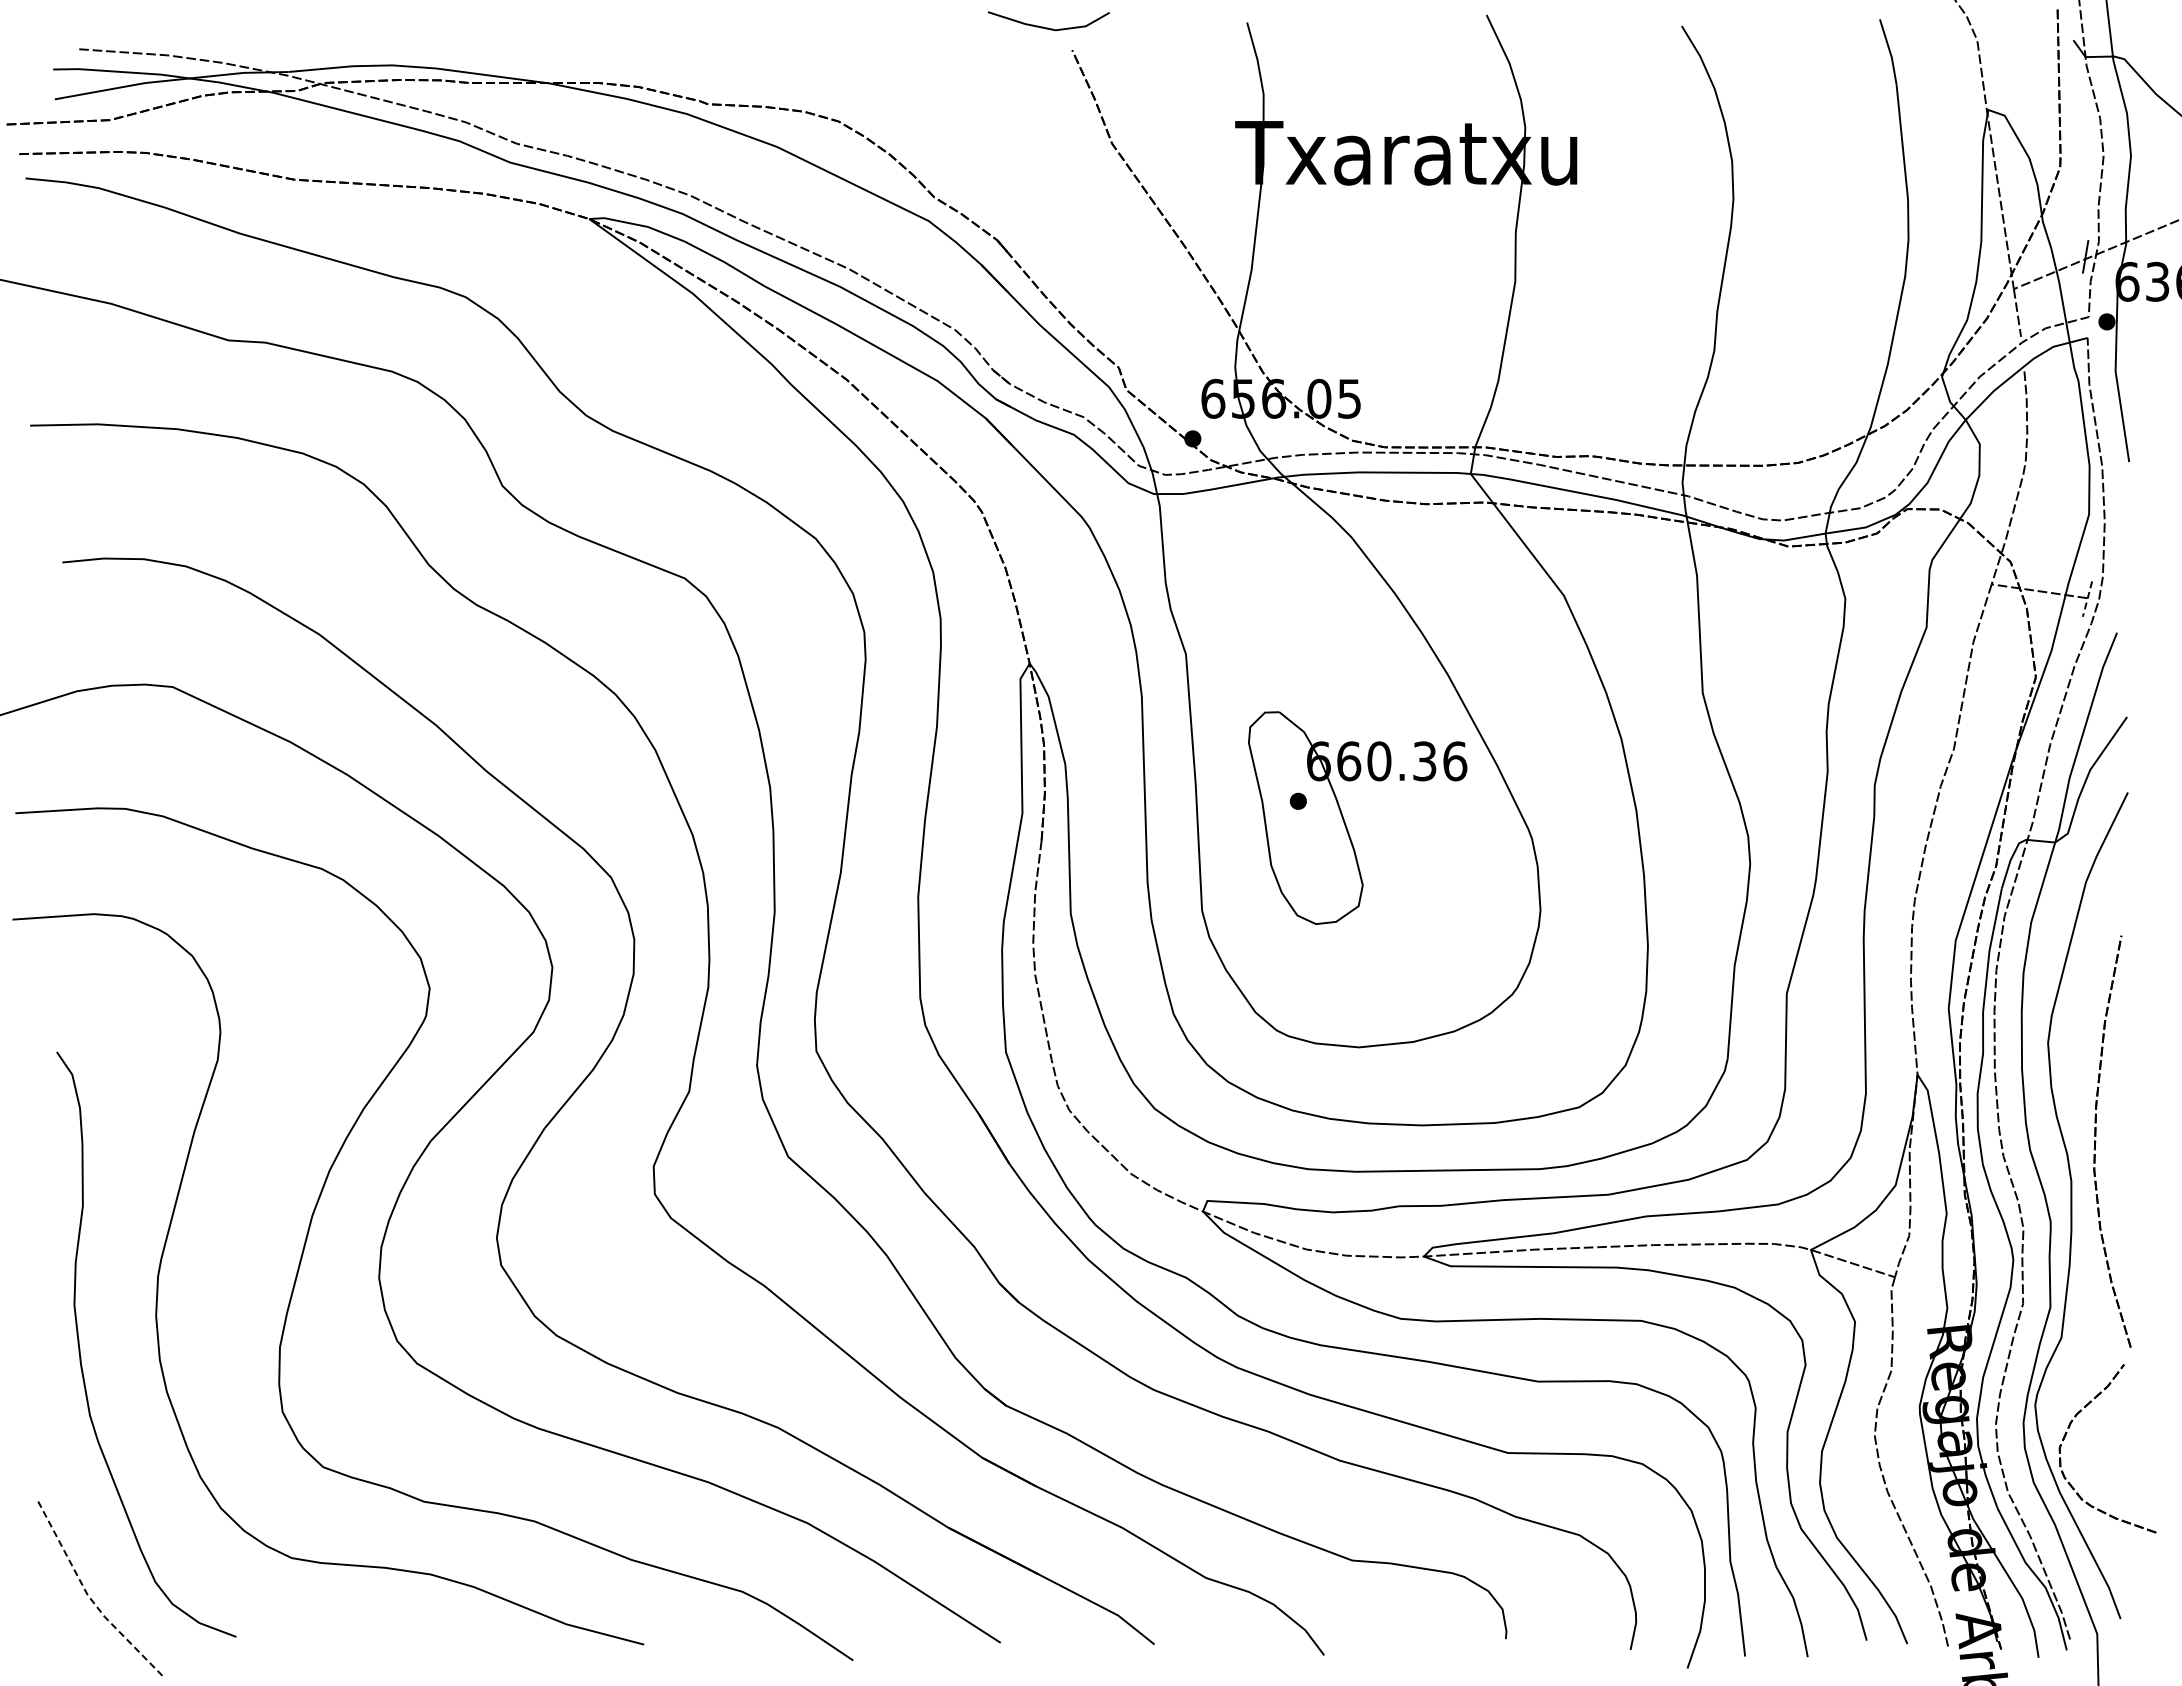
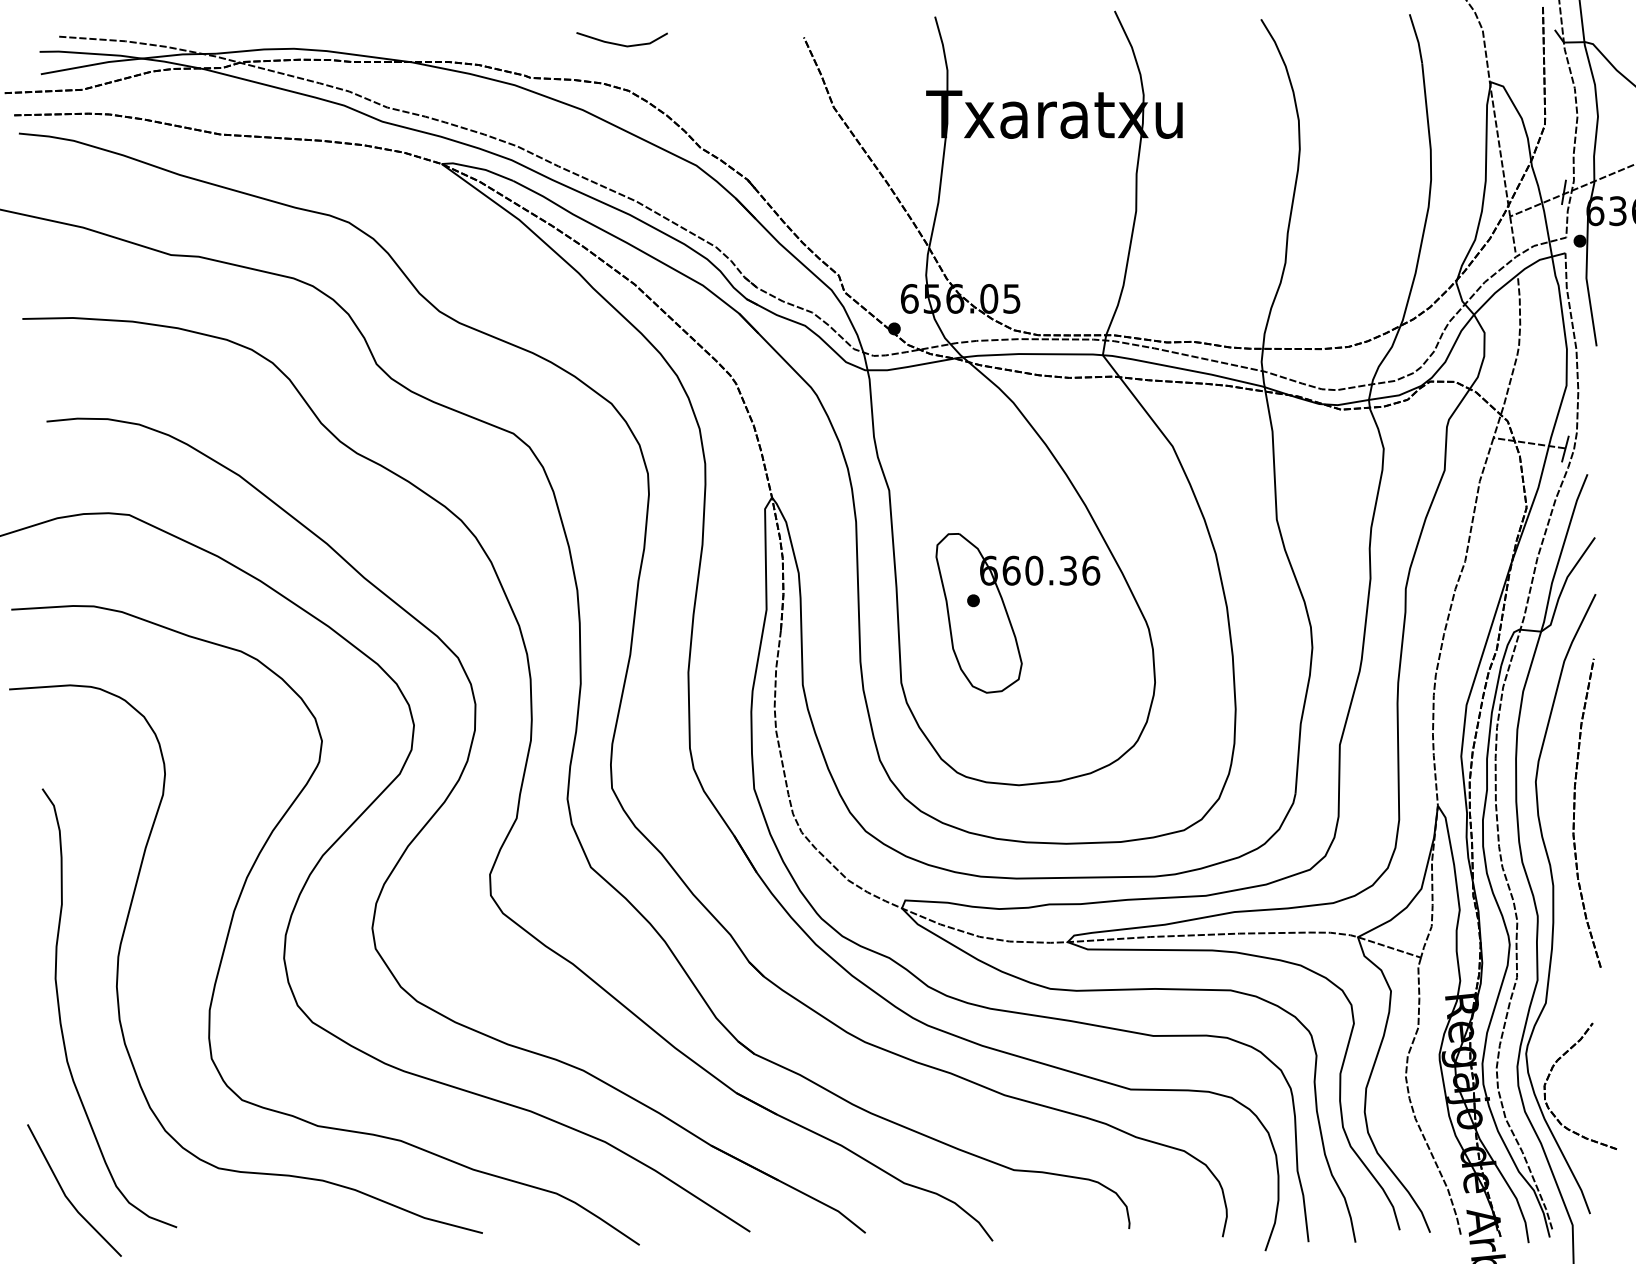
line: (1048, 27) -> (621, 44), moved
line: (2087, 599) -> (1565, 449), dashed -> solid
part: (2096, 1141) -> (1575, 813), moved
line: (88, 1595) -> (66, 1196), dashed -> solid

